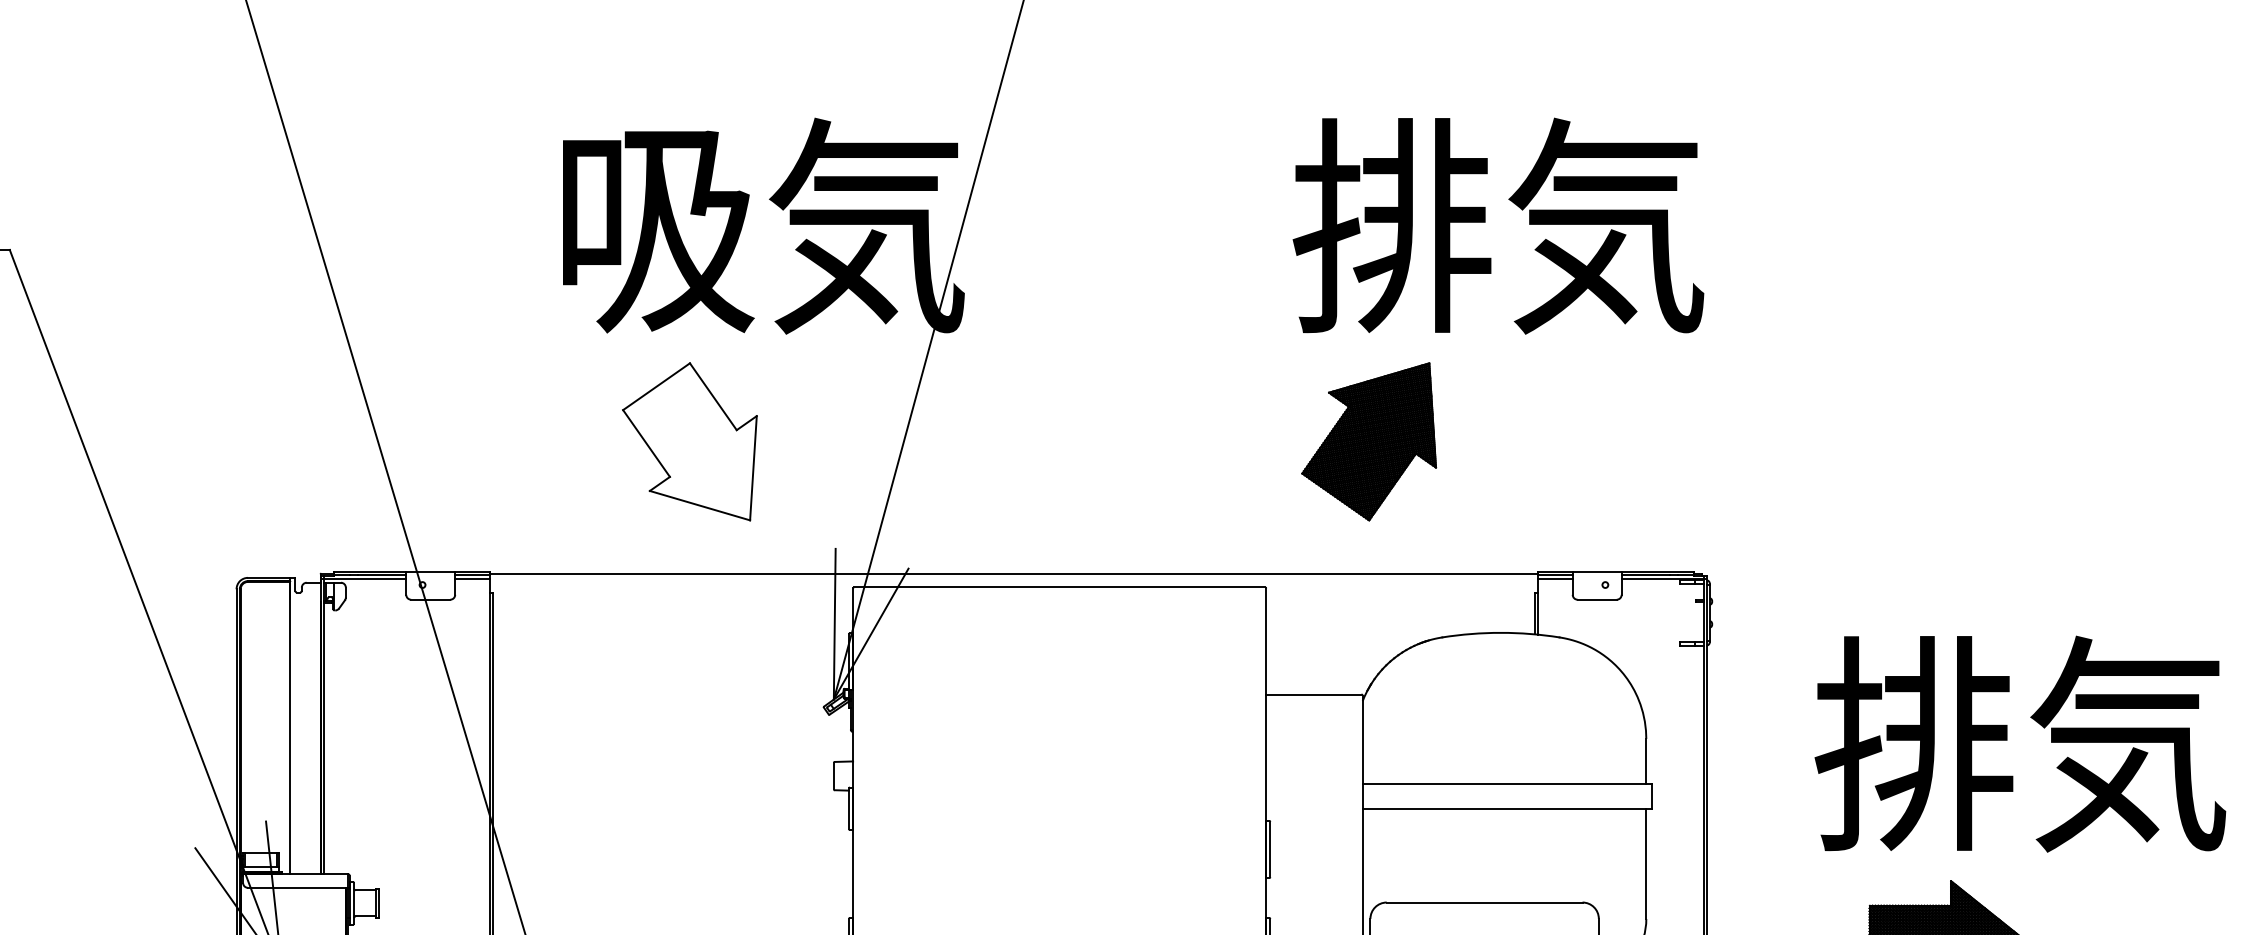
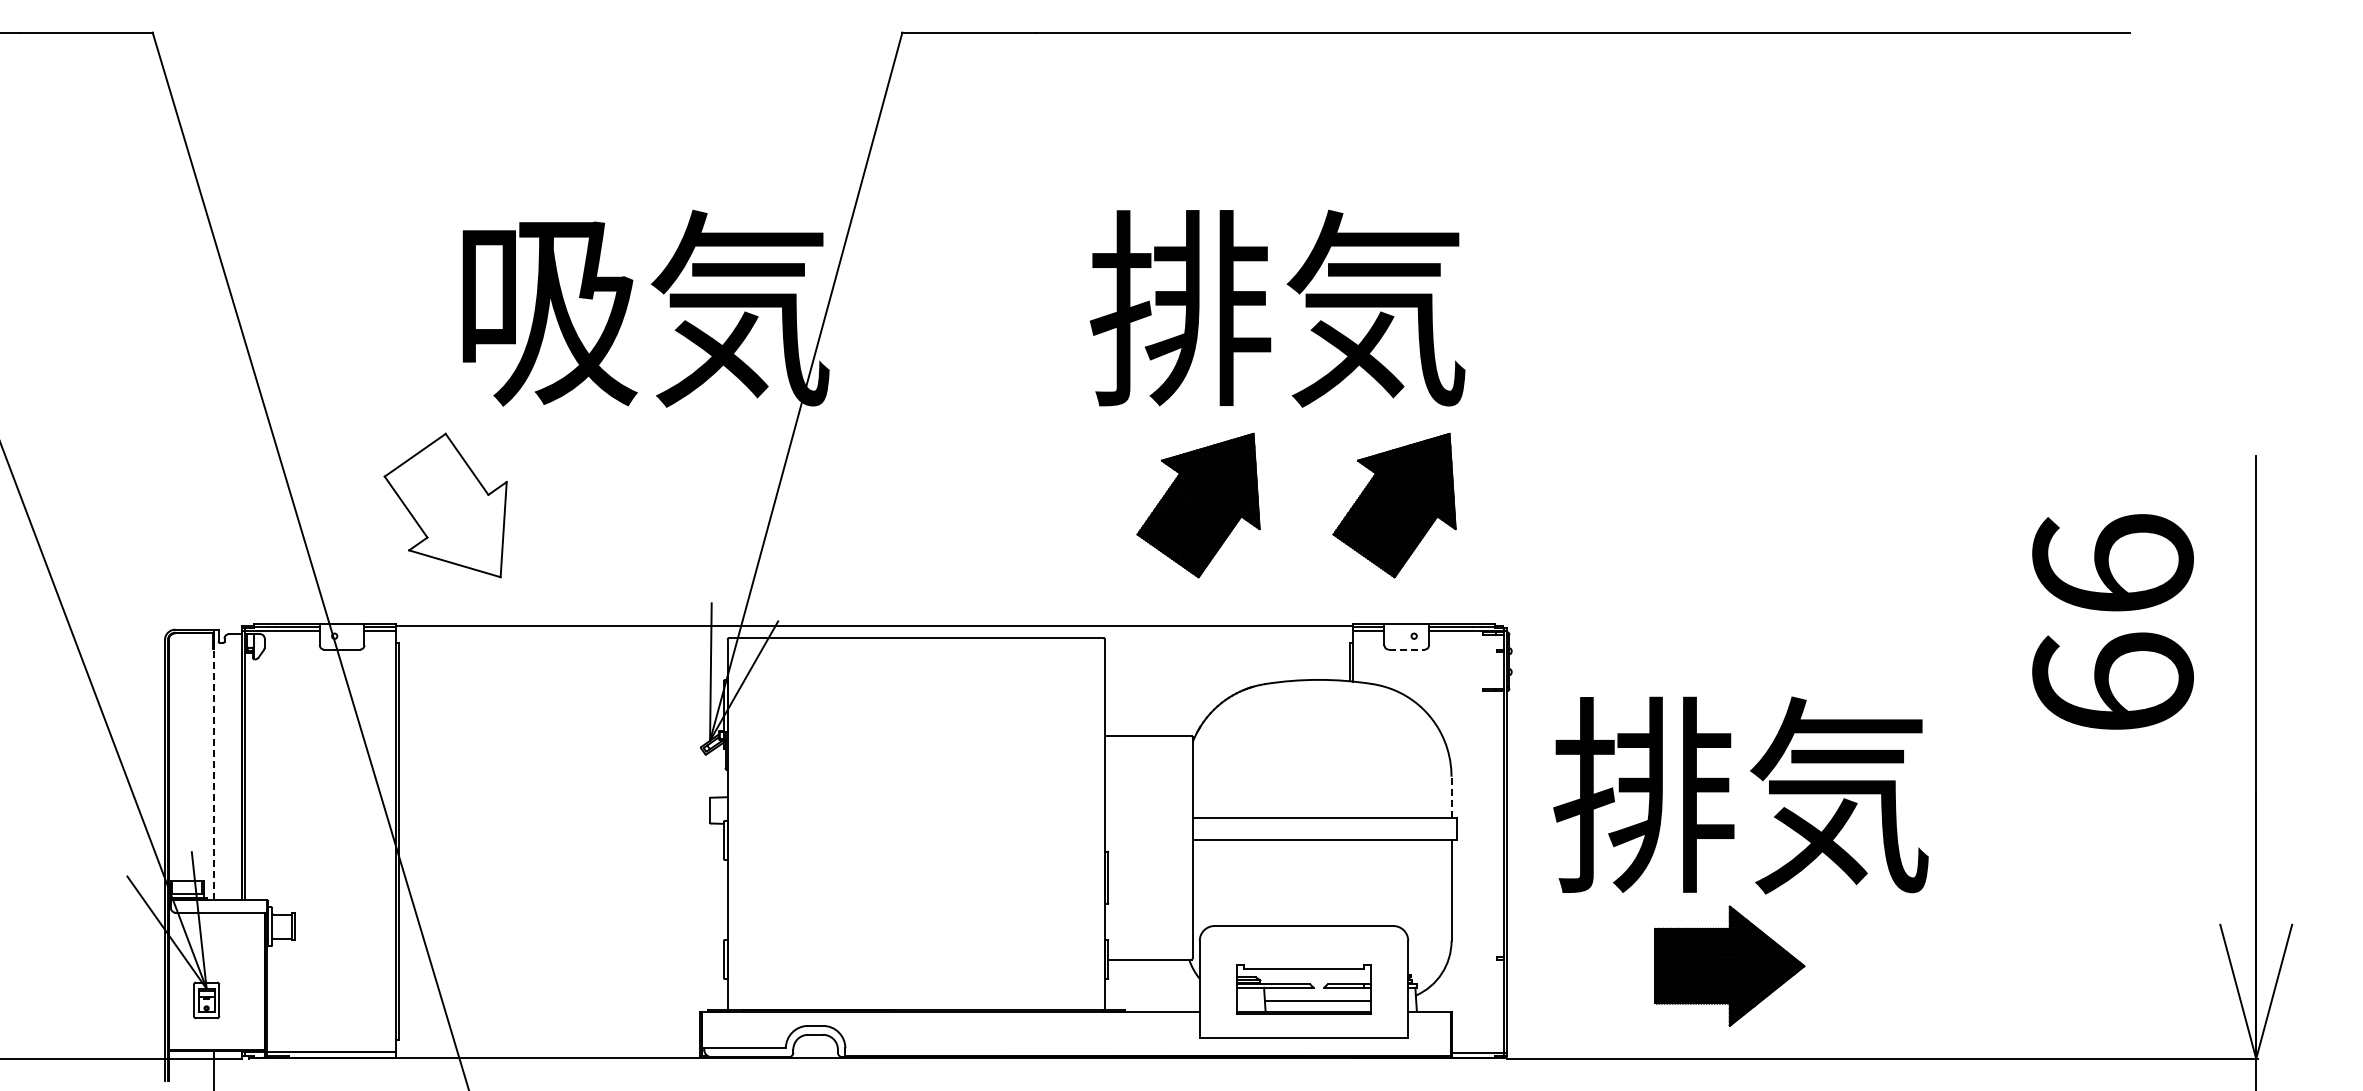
text: (1498, 225) -> (1277, 308), moved
part: (689, 441) -> (445, 505), moved
part: (1583, 441) -> (1394, 505), added
line: (1596, 599) -> (1406, 649), solid -> dashed
line: (290, 725) -> (214, 764), solid -> dashed
text: (2019, 744) -> (1740, 795), moved
line: (1646, 761) -> (1451, 797), solid -> dashed

